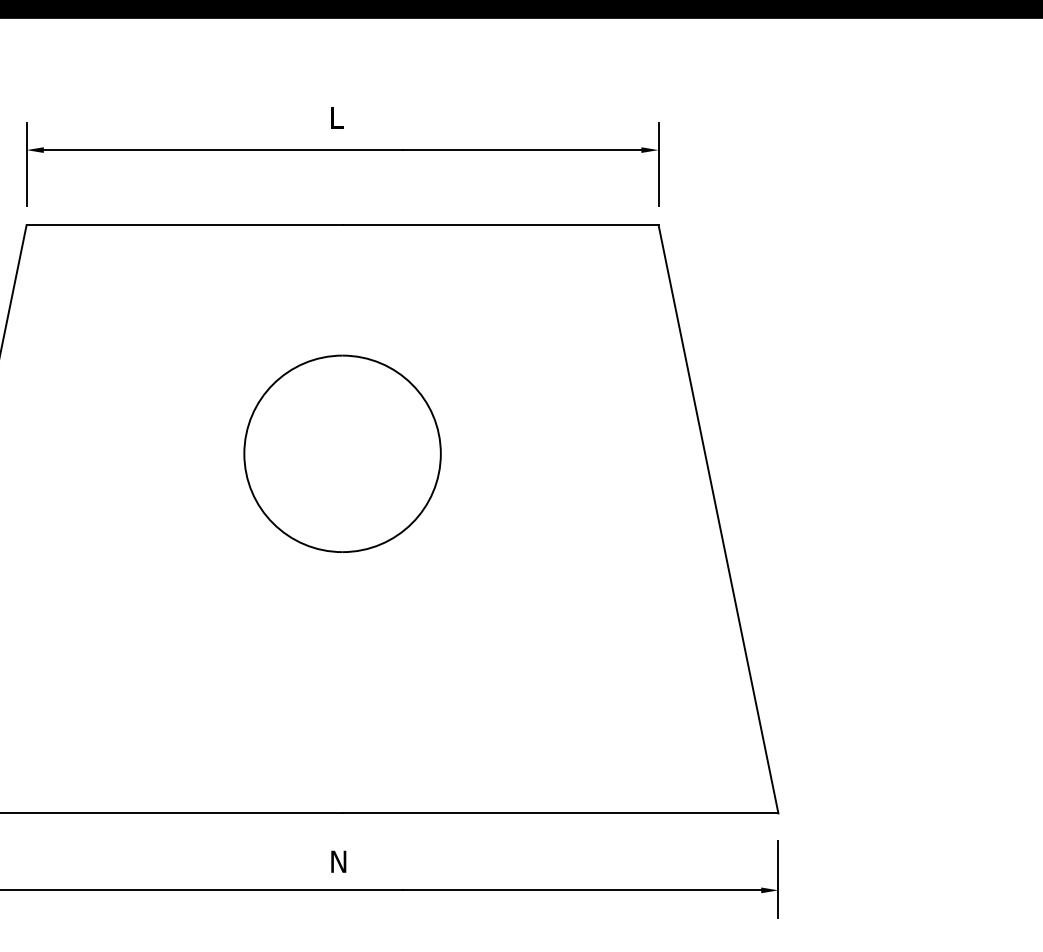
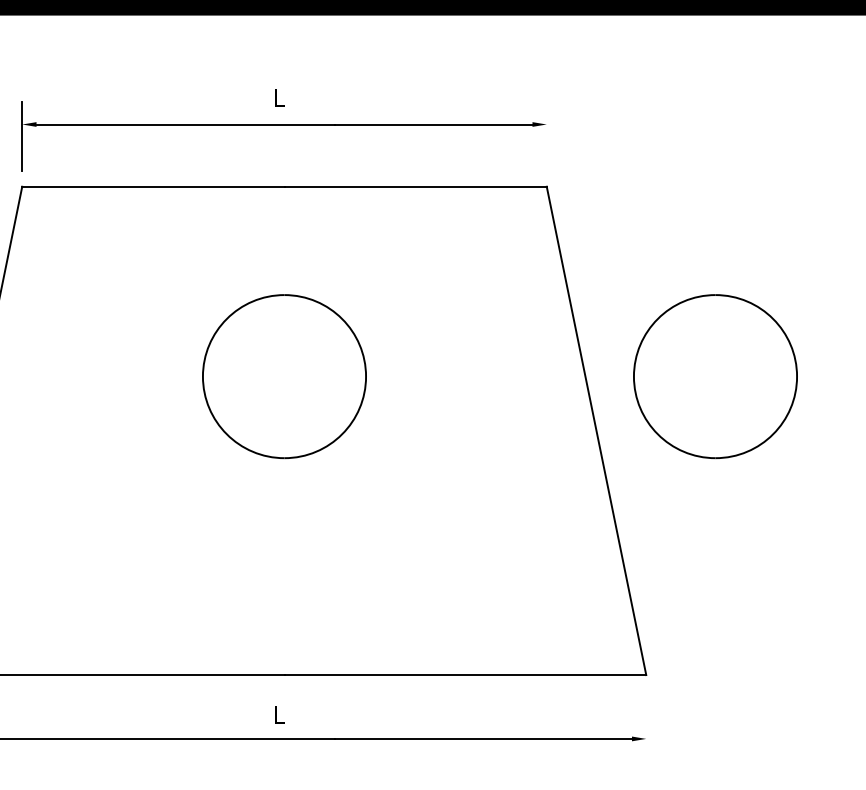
line: (658, 163) -> (546, 135), removed
part: (861, 453) -> (715, 376), added
text: (338, 862) -> (281, 715), N -> L
line: (778, 879) -> (646, 729), removed

